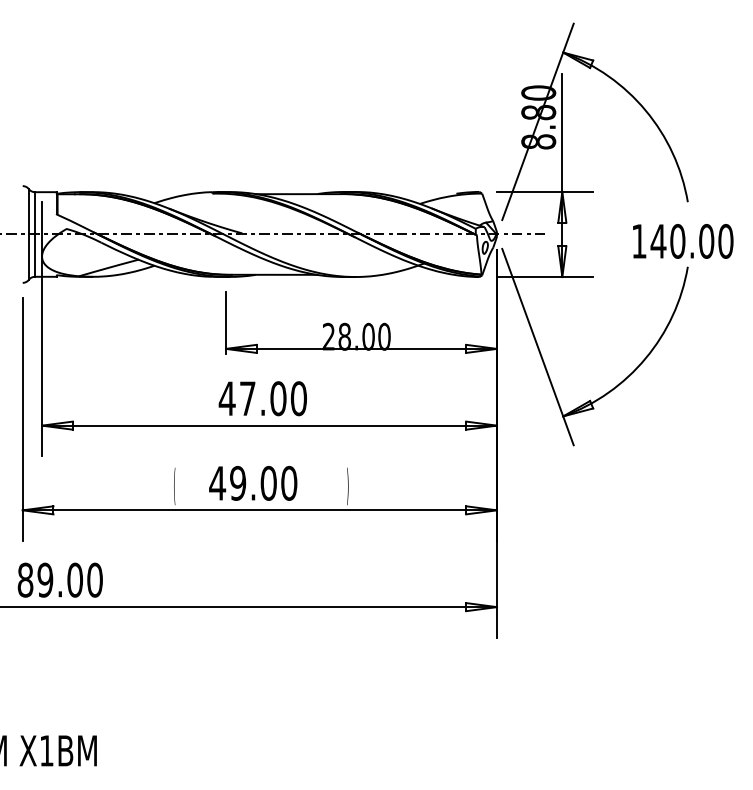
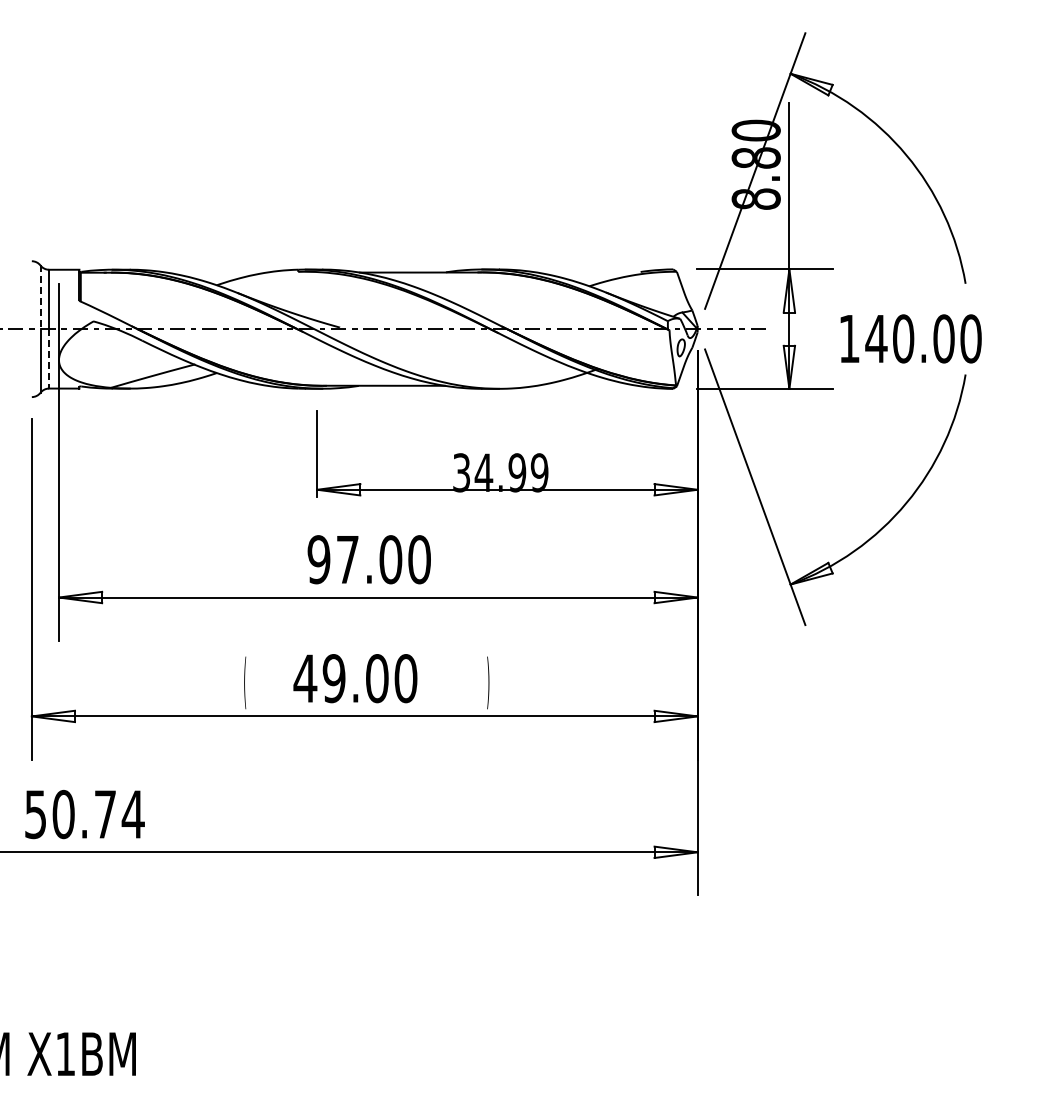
line: (28, 211) -> (40, 297), solid -> dashed
text: (682, 241) -> (910, 338), moved
line: (35, 255) -> (49, 358), solid -> dashed
text: (356, 336) -> (500, 472), 28.00 -> 34.99
text: (226, 398) -> (318, 559), 47.00 -> 97.00
text: (60, 580) -> (84, 814), 89.00 -> 50.74

